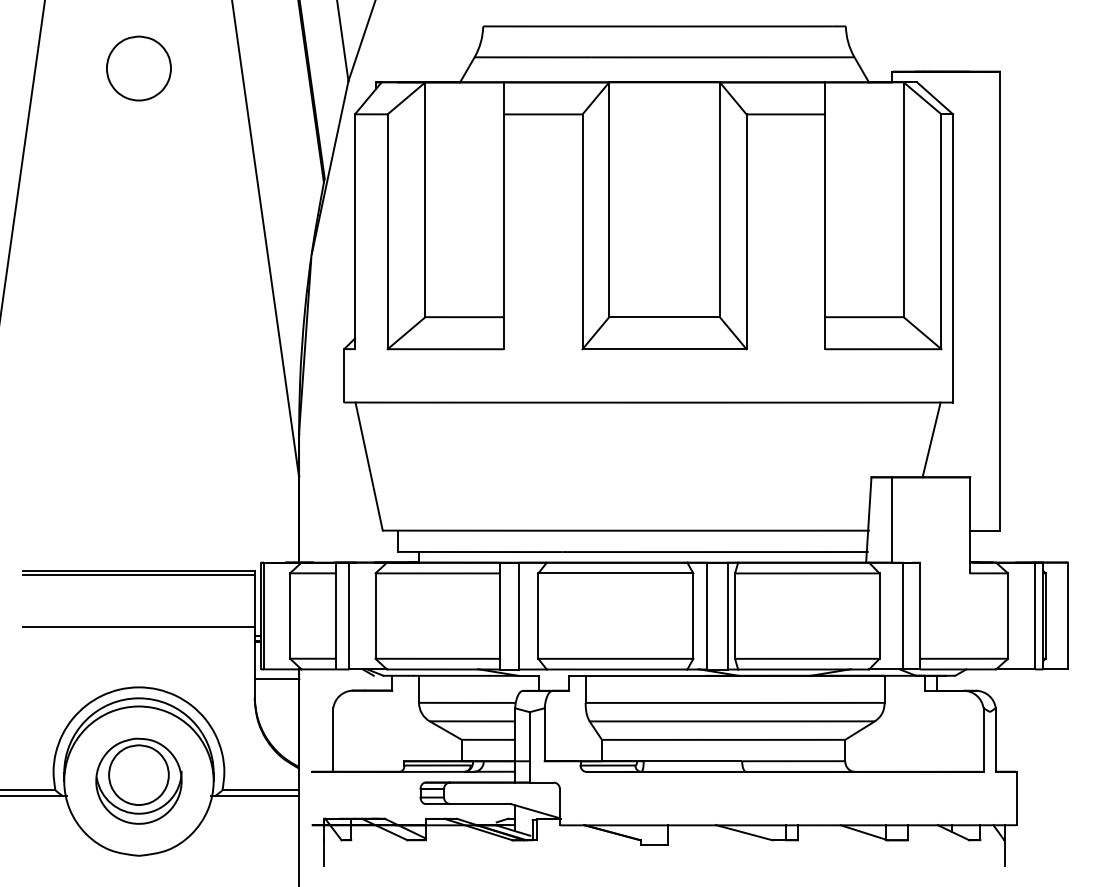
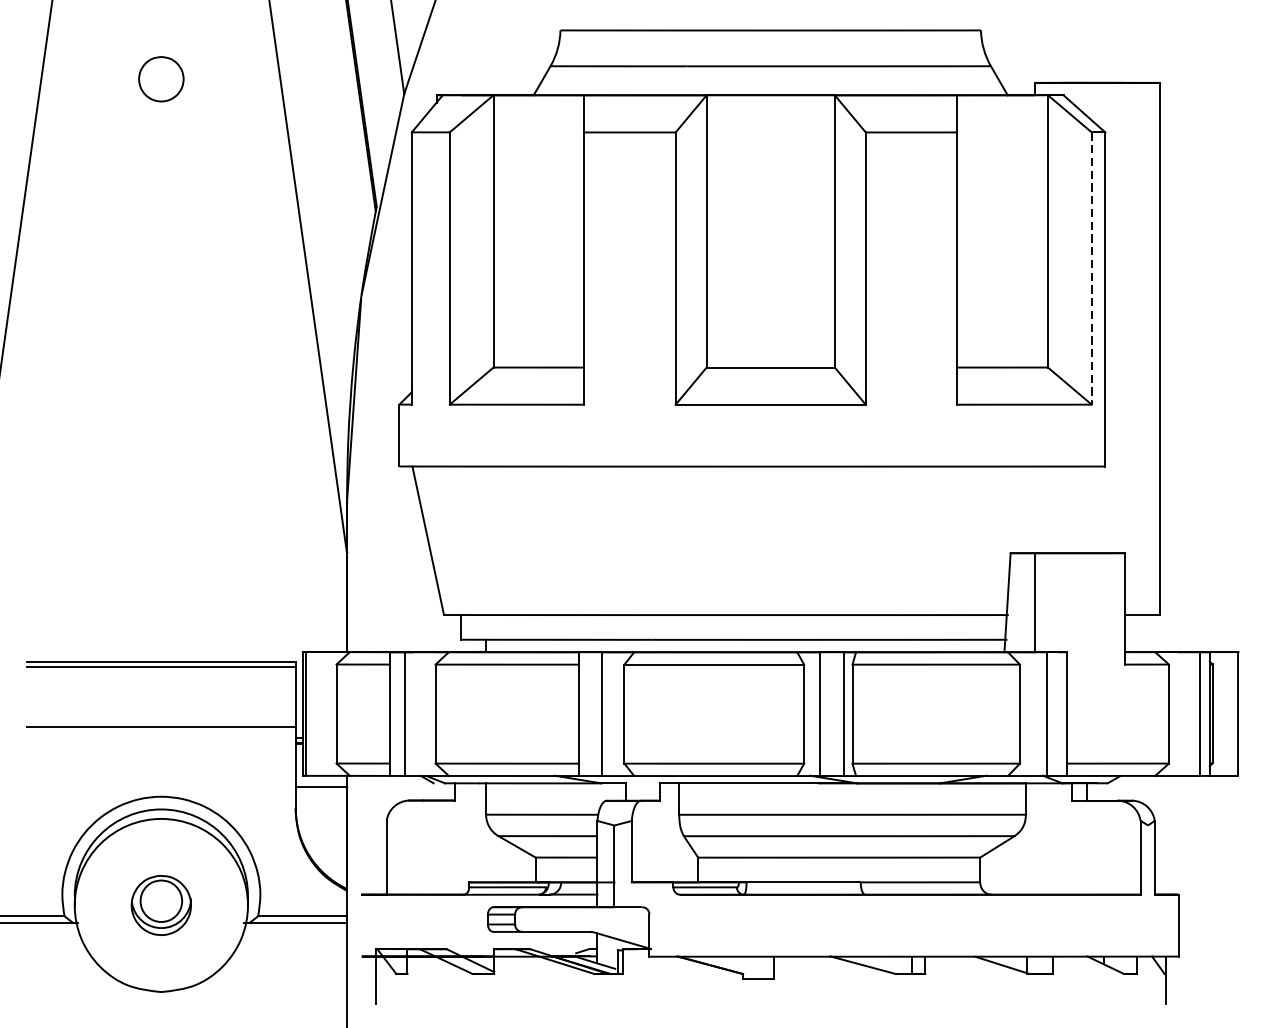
part: (138, 68) -> (160, 79), size x0.6
line: (941, 232) -> (1091, 269), solid -> dashed
line: (931, 439) -> (1080, 509), removed
part: (138, 780) -> (160, 904), size x0.6

